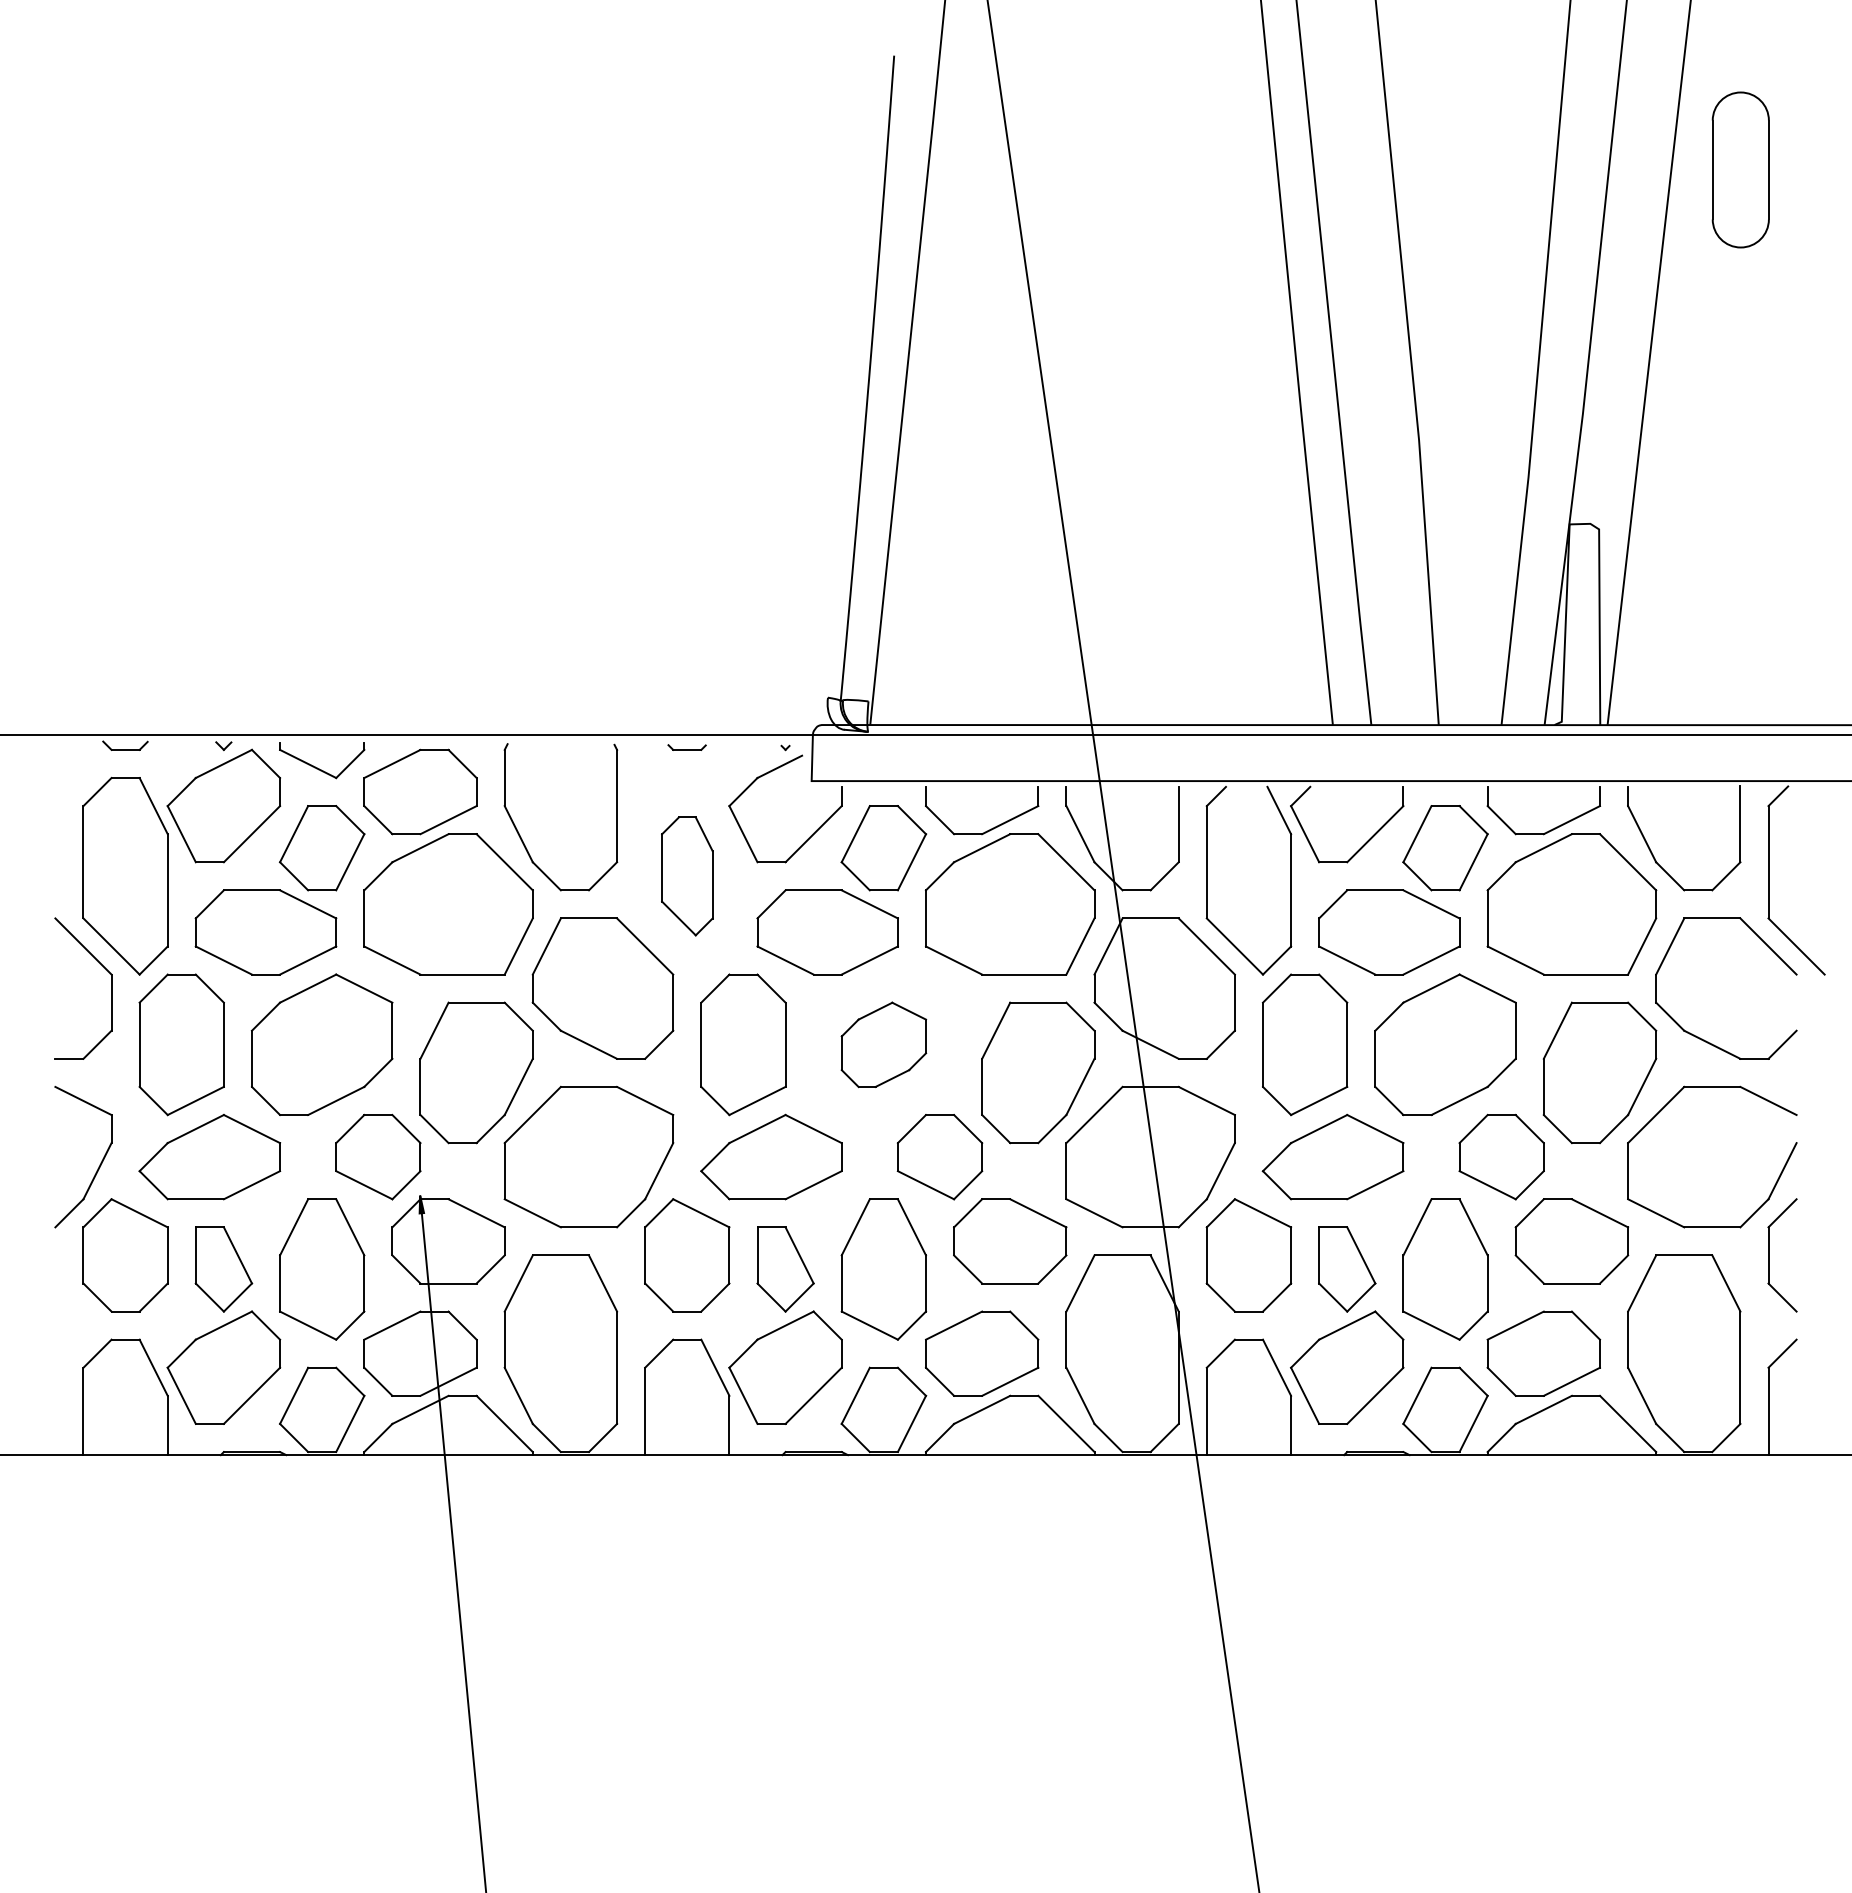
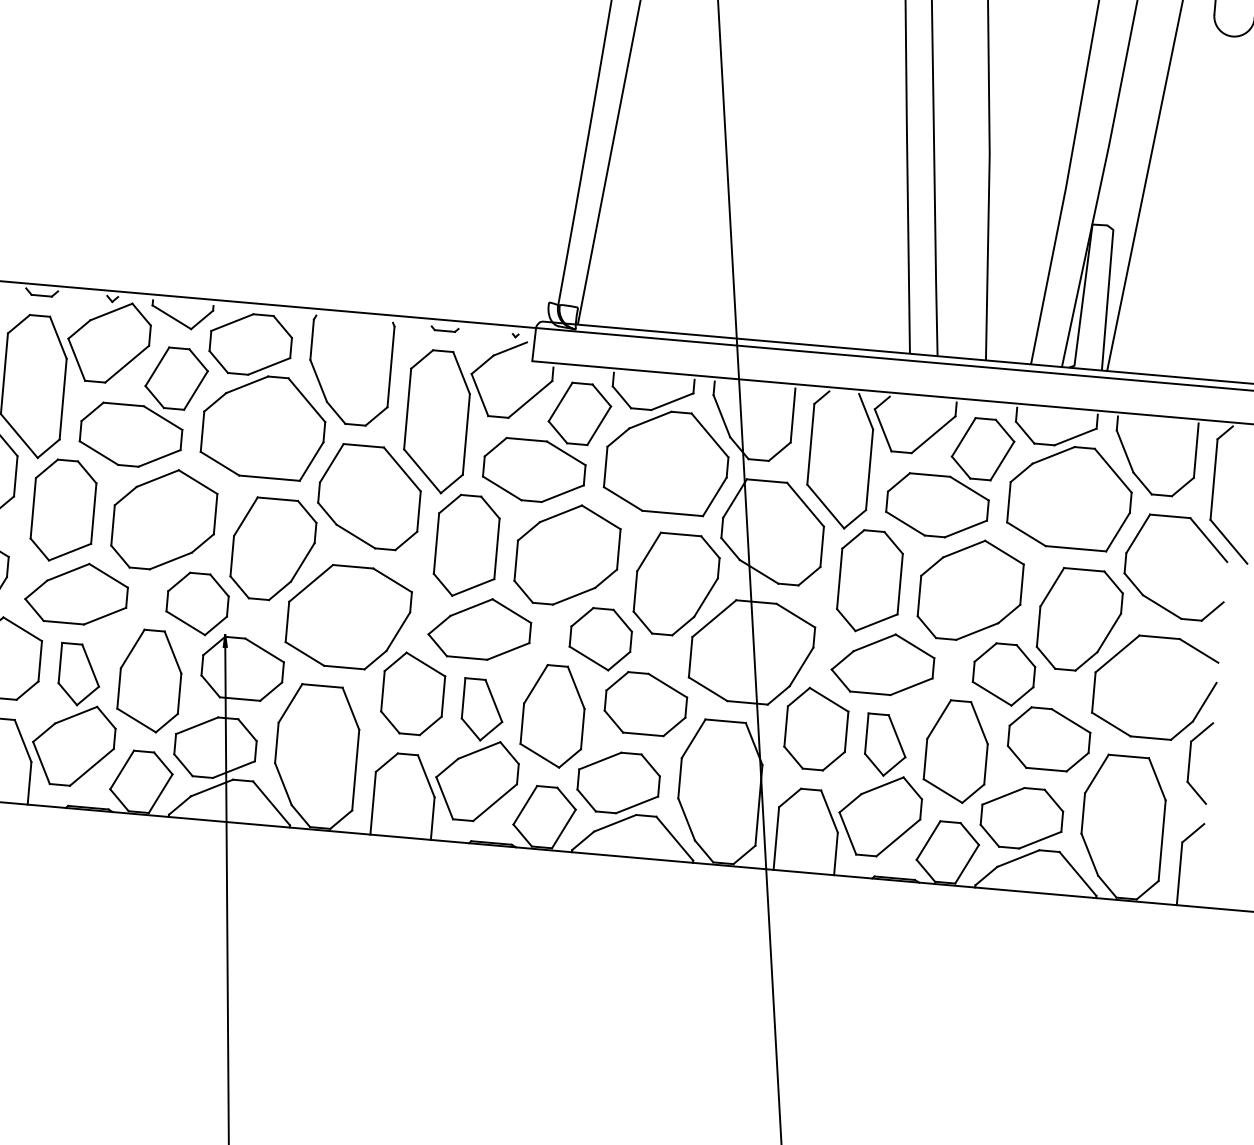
part: (687, 876) -> (437, 421), size x1.67
part: (883, 1044) -> (567, 554), size x1.67

